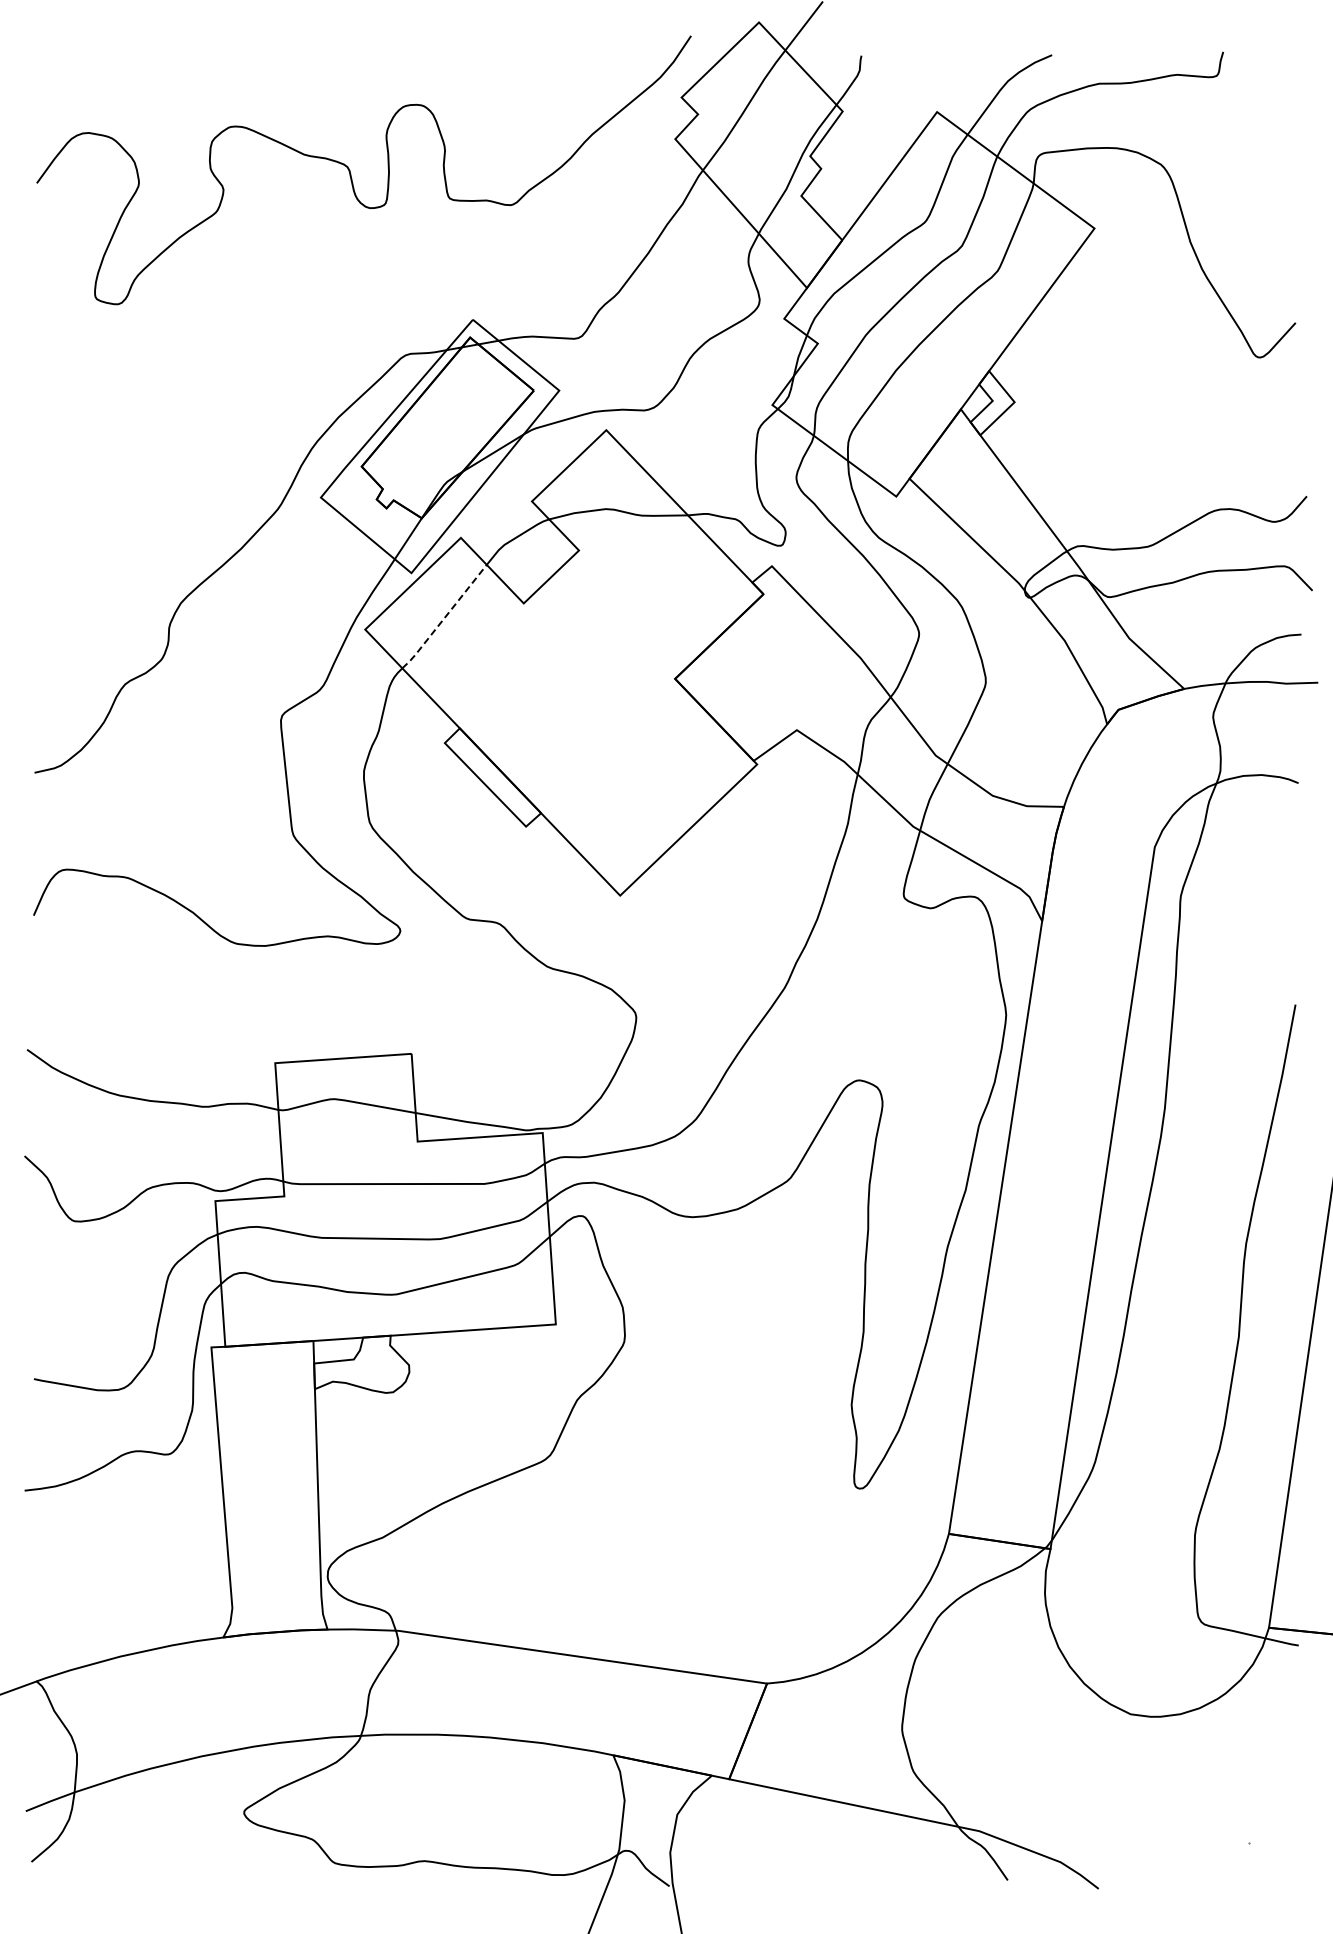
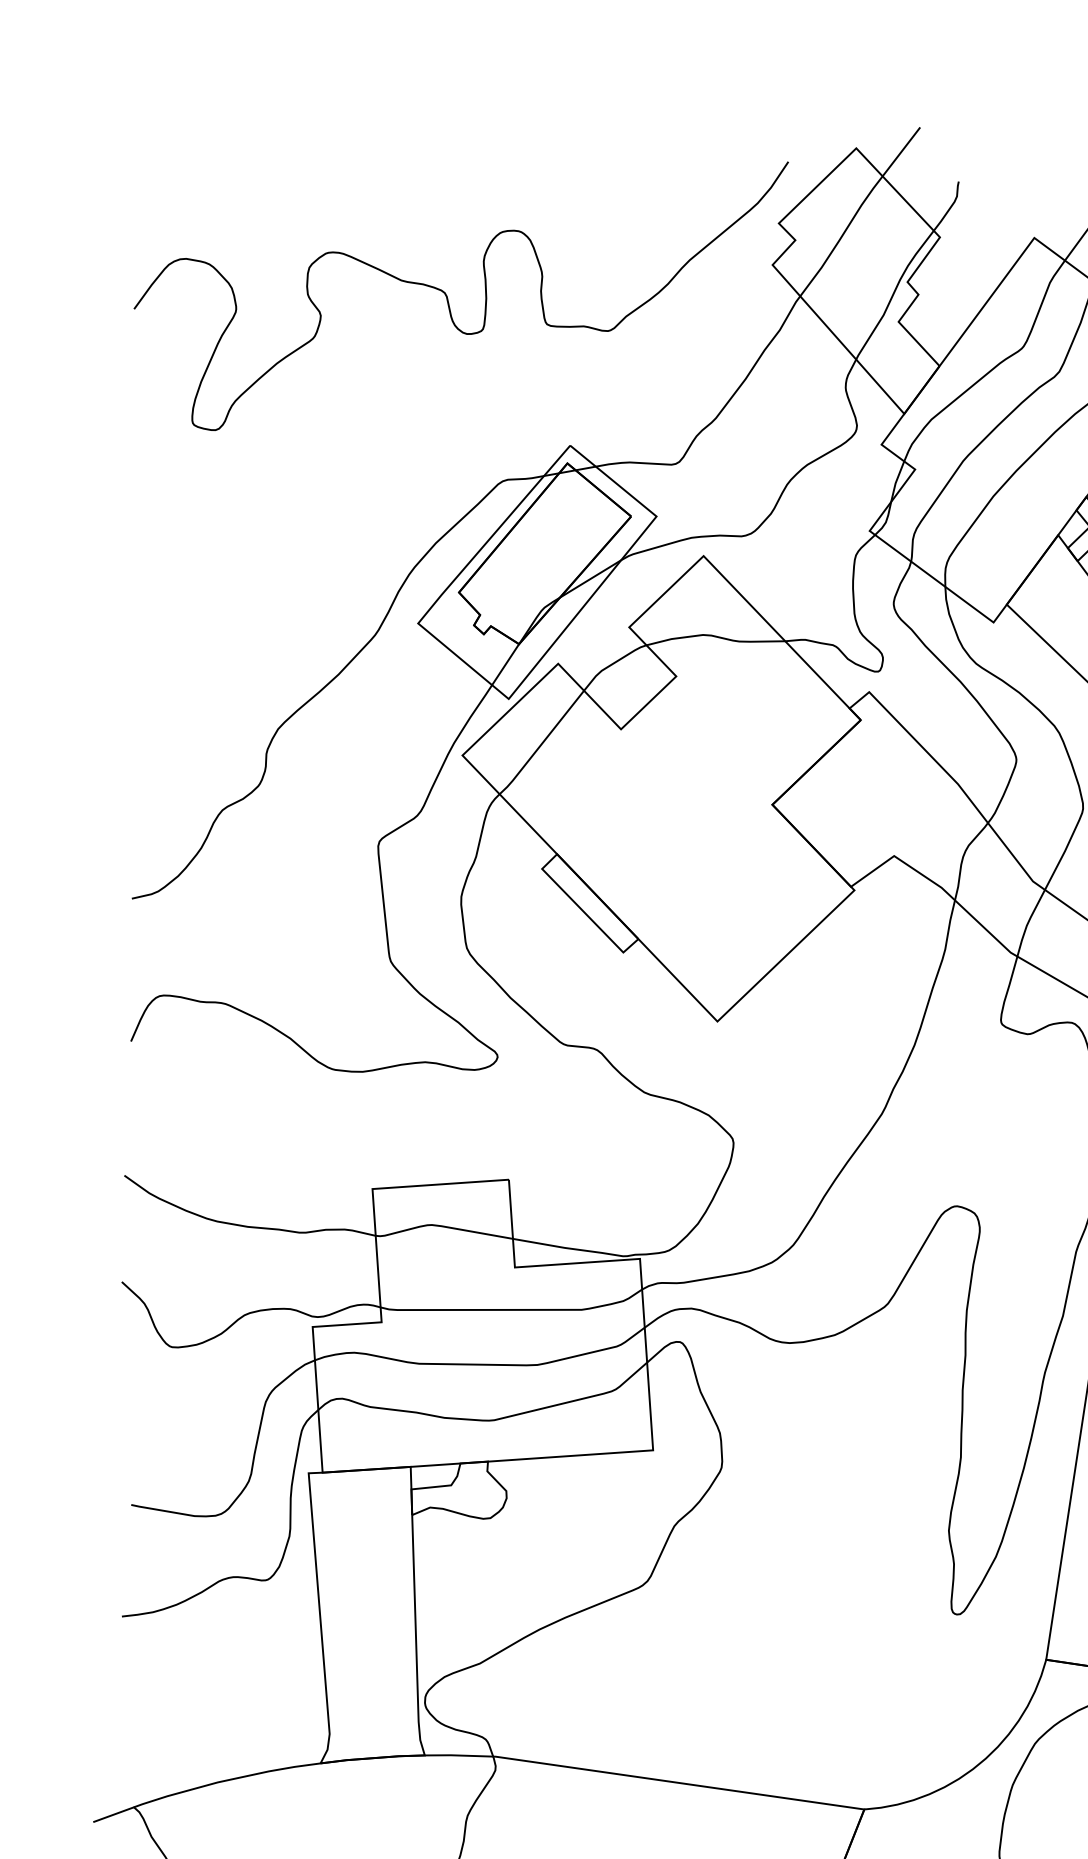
line: (444, 618) -> (541, 744), dashed -> solid

